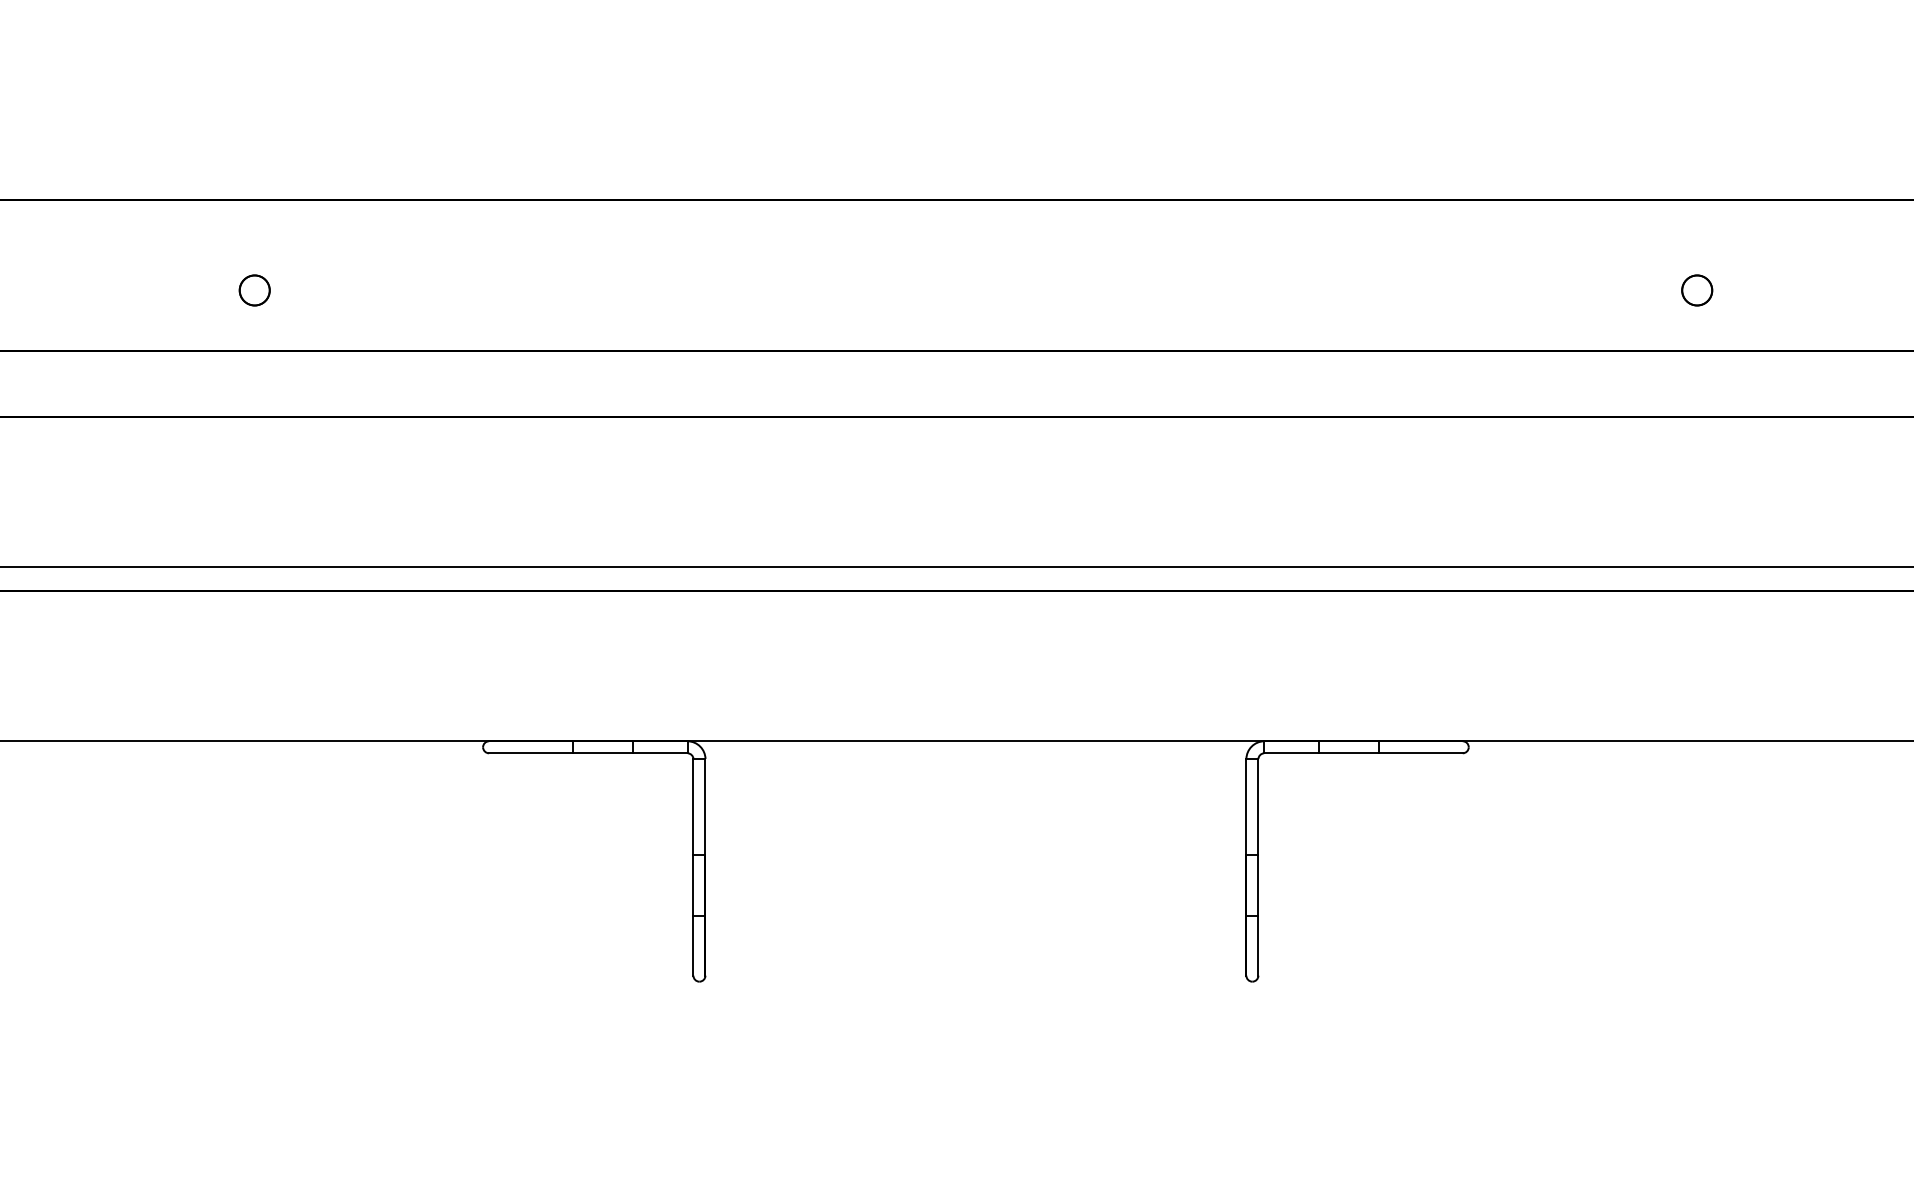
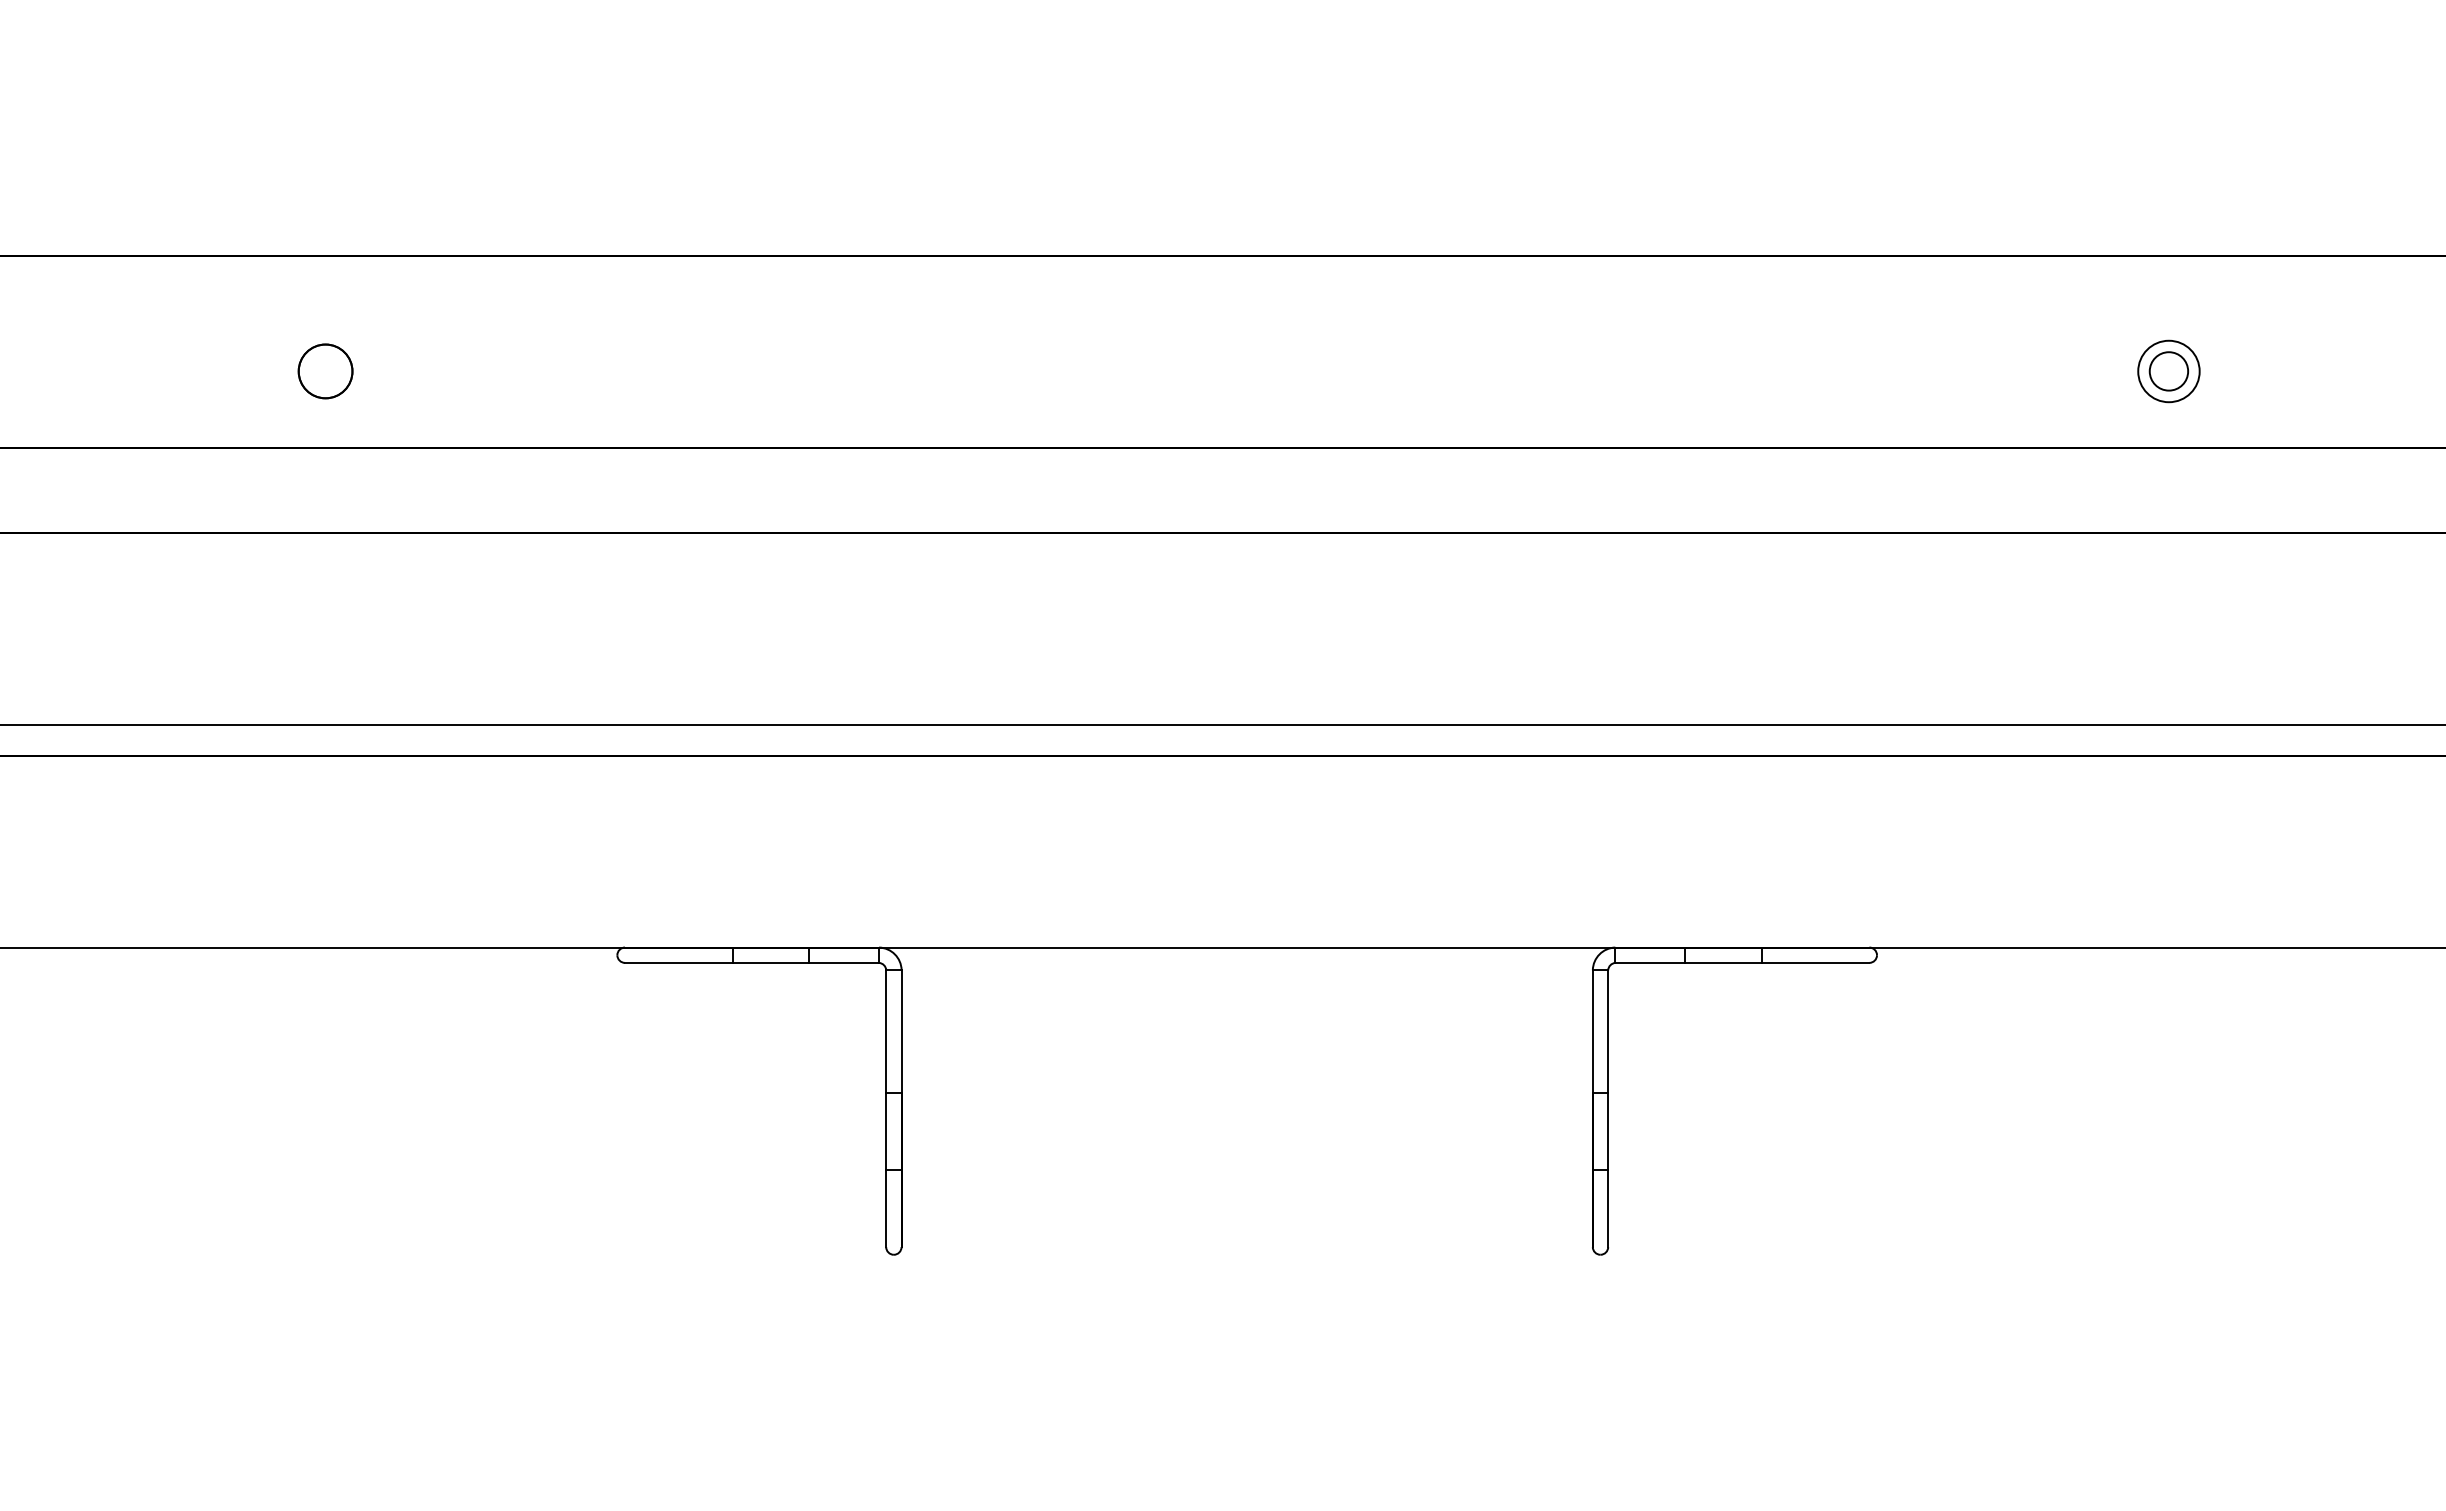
circle: (254, 290) -> (325, 371), size x1.4
circle: (1696, 290) -> (2168, 371), size x1.6

